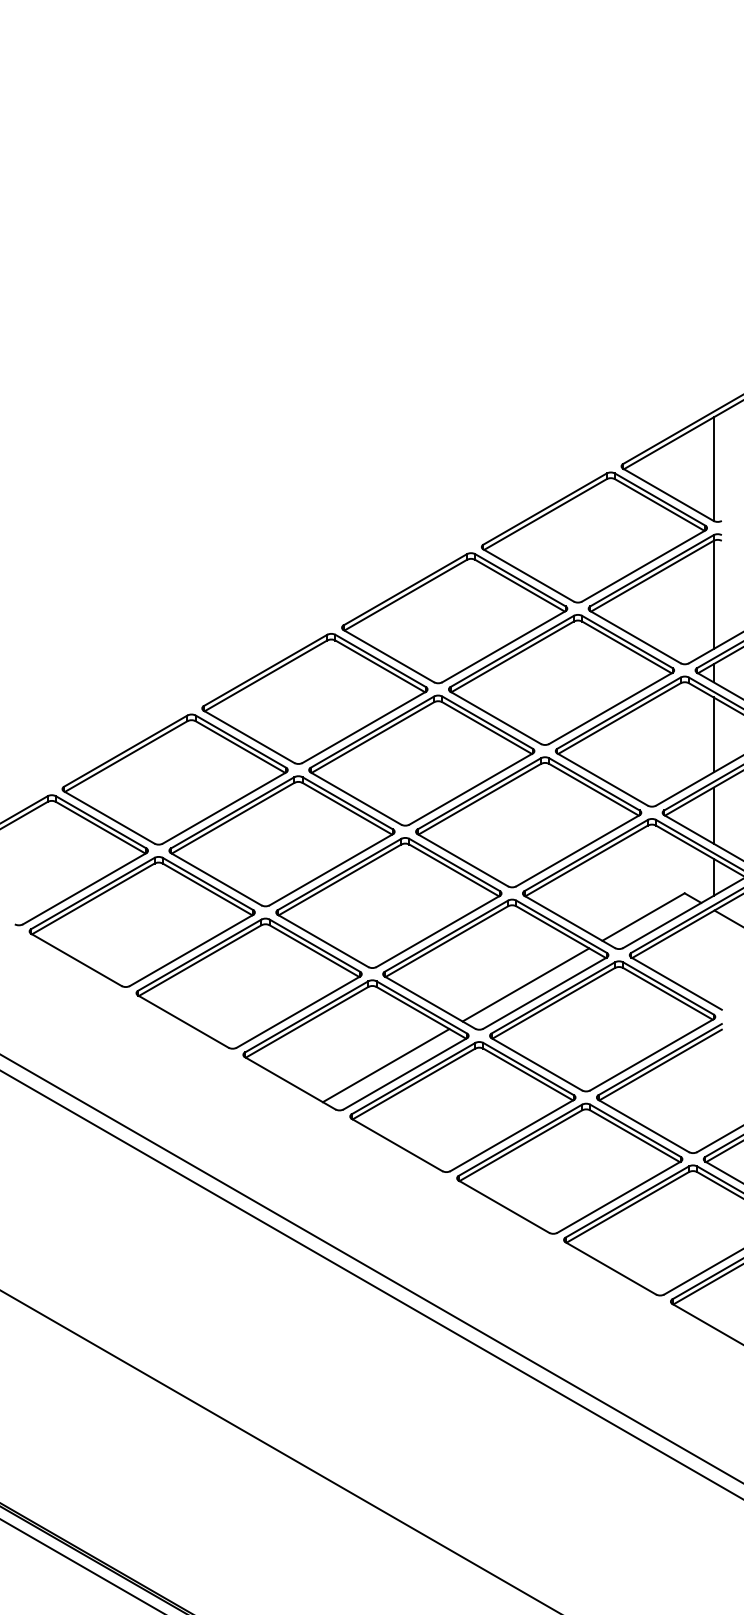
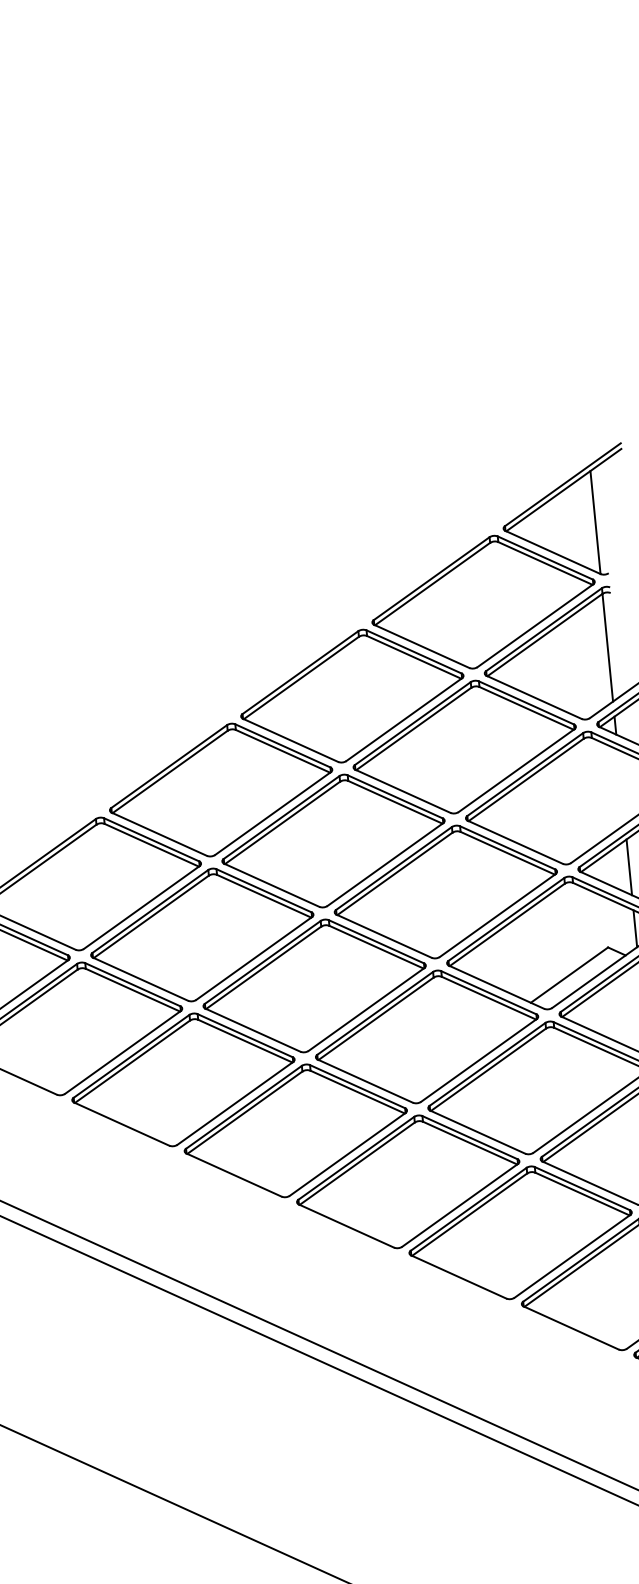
line: (713, 734) -> (621, 786), removed
line: (525, 984) -> (458, 1053), removed
line: (385, 1065) -> (327, 1148), removed

